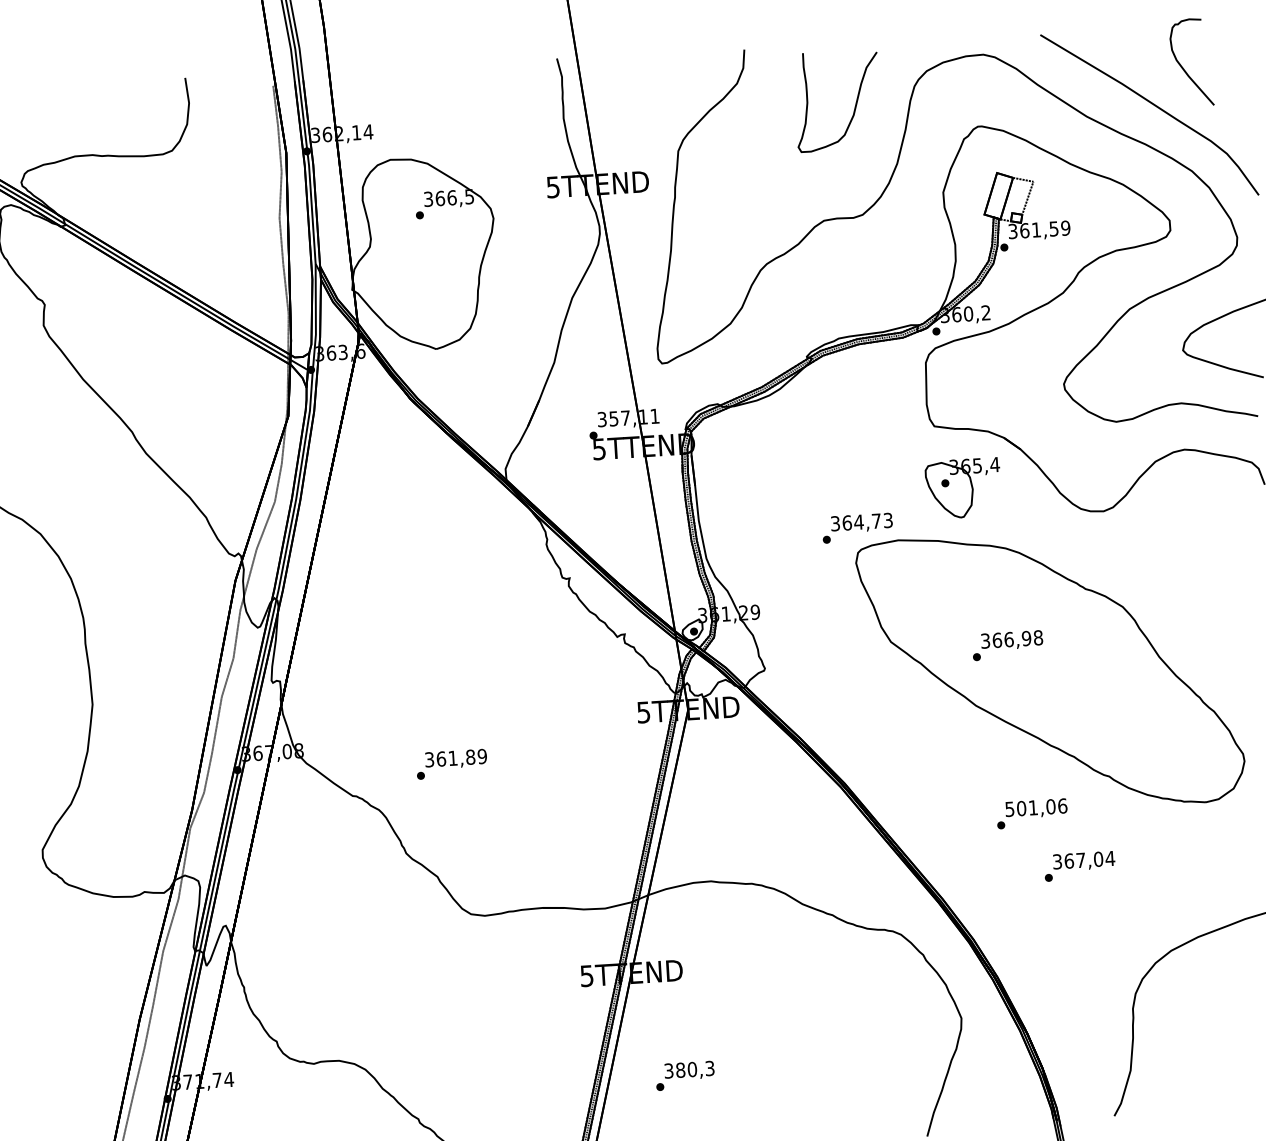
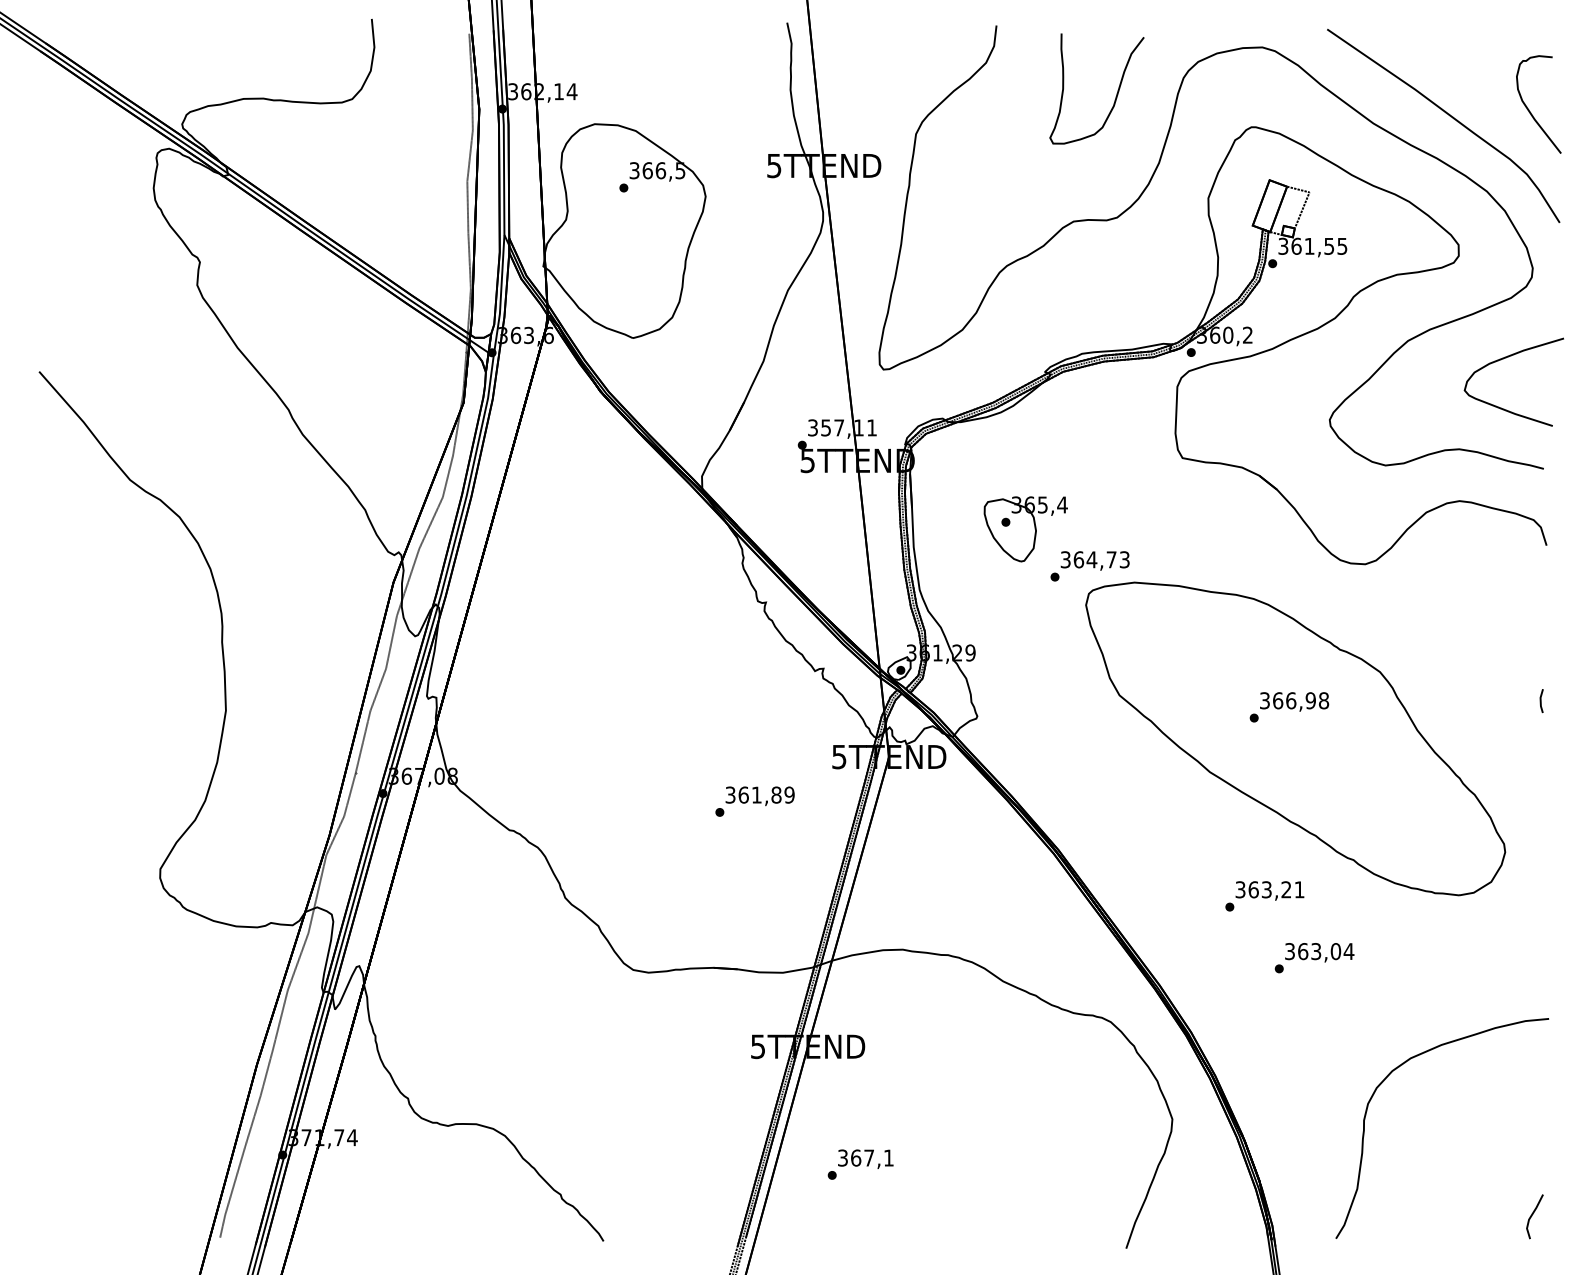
part: (1183, 67) -> (1529, 109), moved
text: (1065, 227) -> (1342, 245), 361,59 -> 361,55
part: (963, 488) -> (1025, 529), moved
text: (1007, 645) -> (1289, 707), moved
text: (451, 764) -> (754, 801), moved
text: (1036, 807) -> (1270, 889), 501,06 -> 363,21
text: (1081, 860) -> (1316, 951), 367,04 -> 363,04
text: (695, 1068) -> (872, 1157), 380,3 -> 367,1

